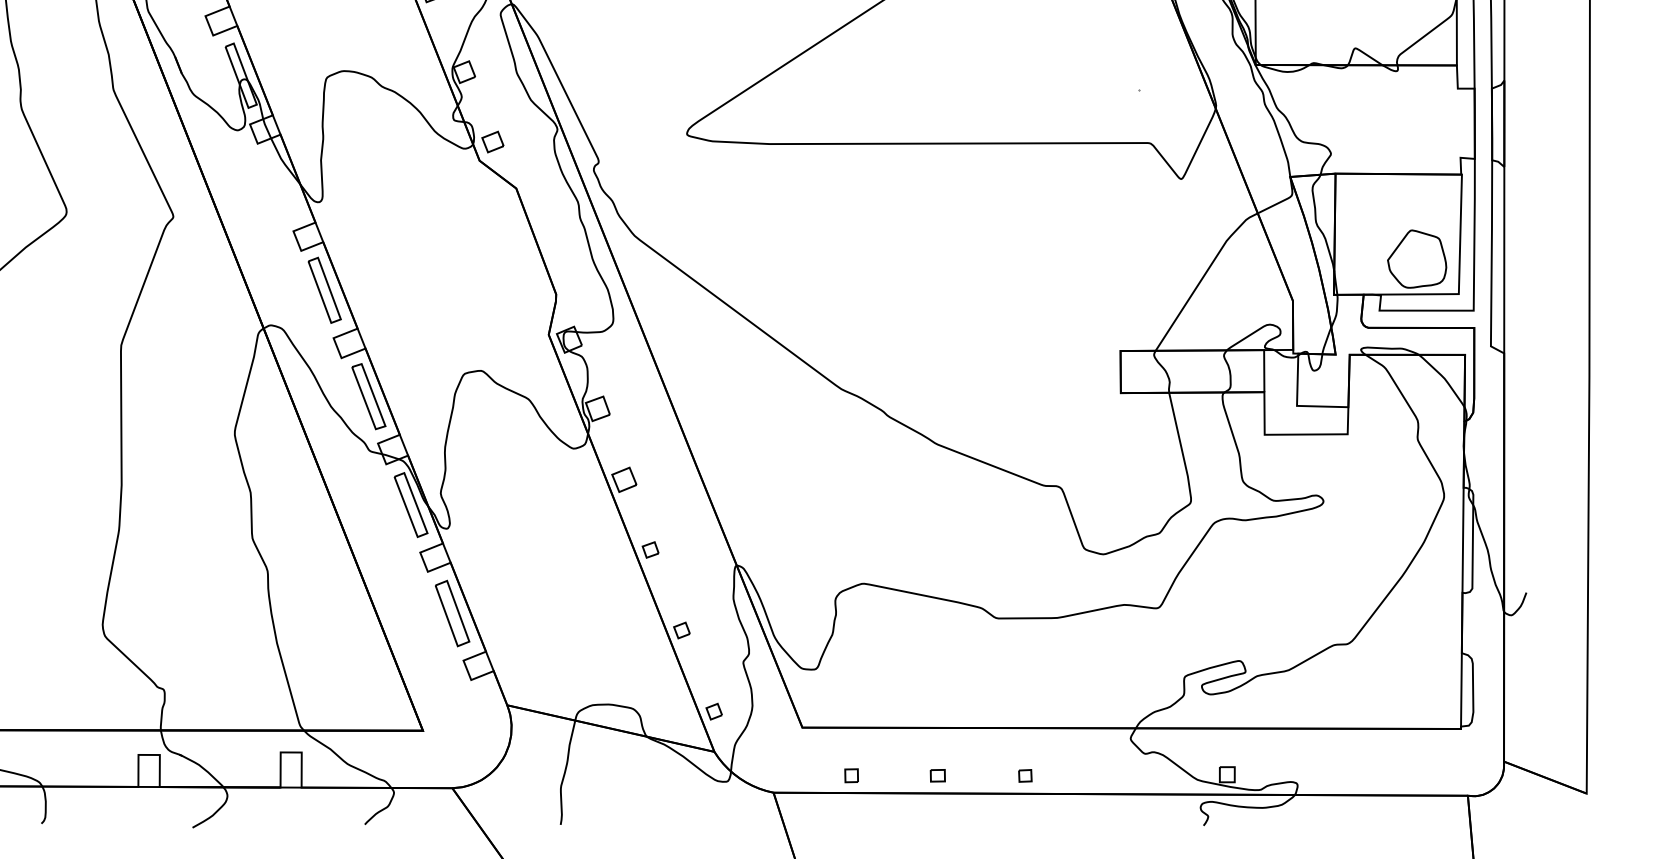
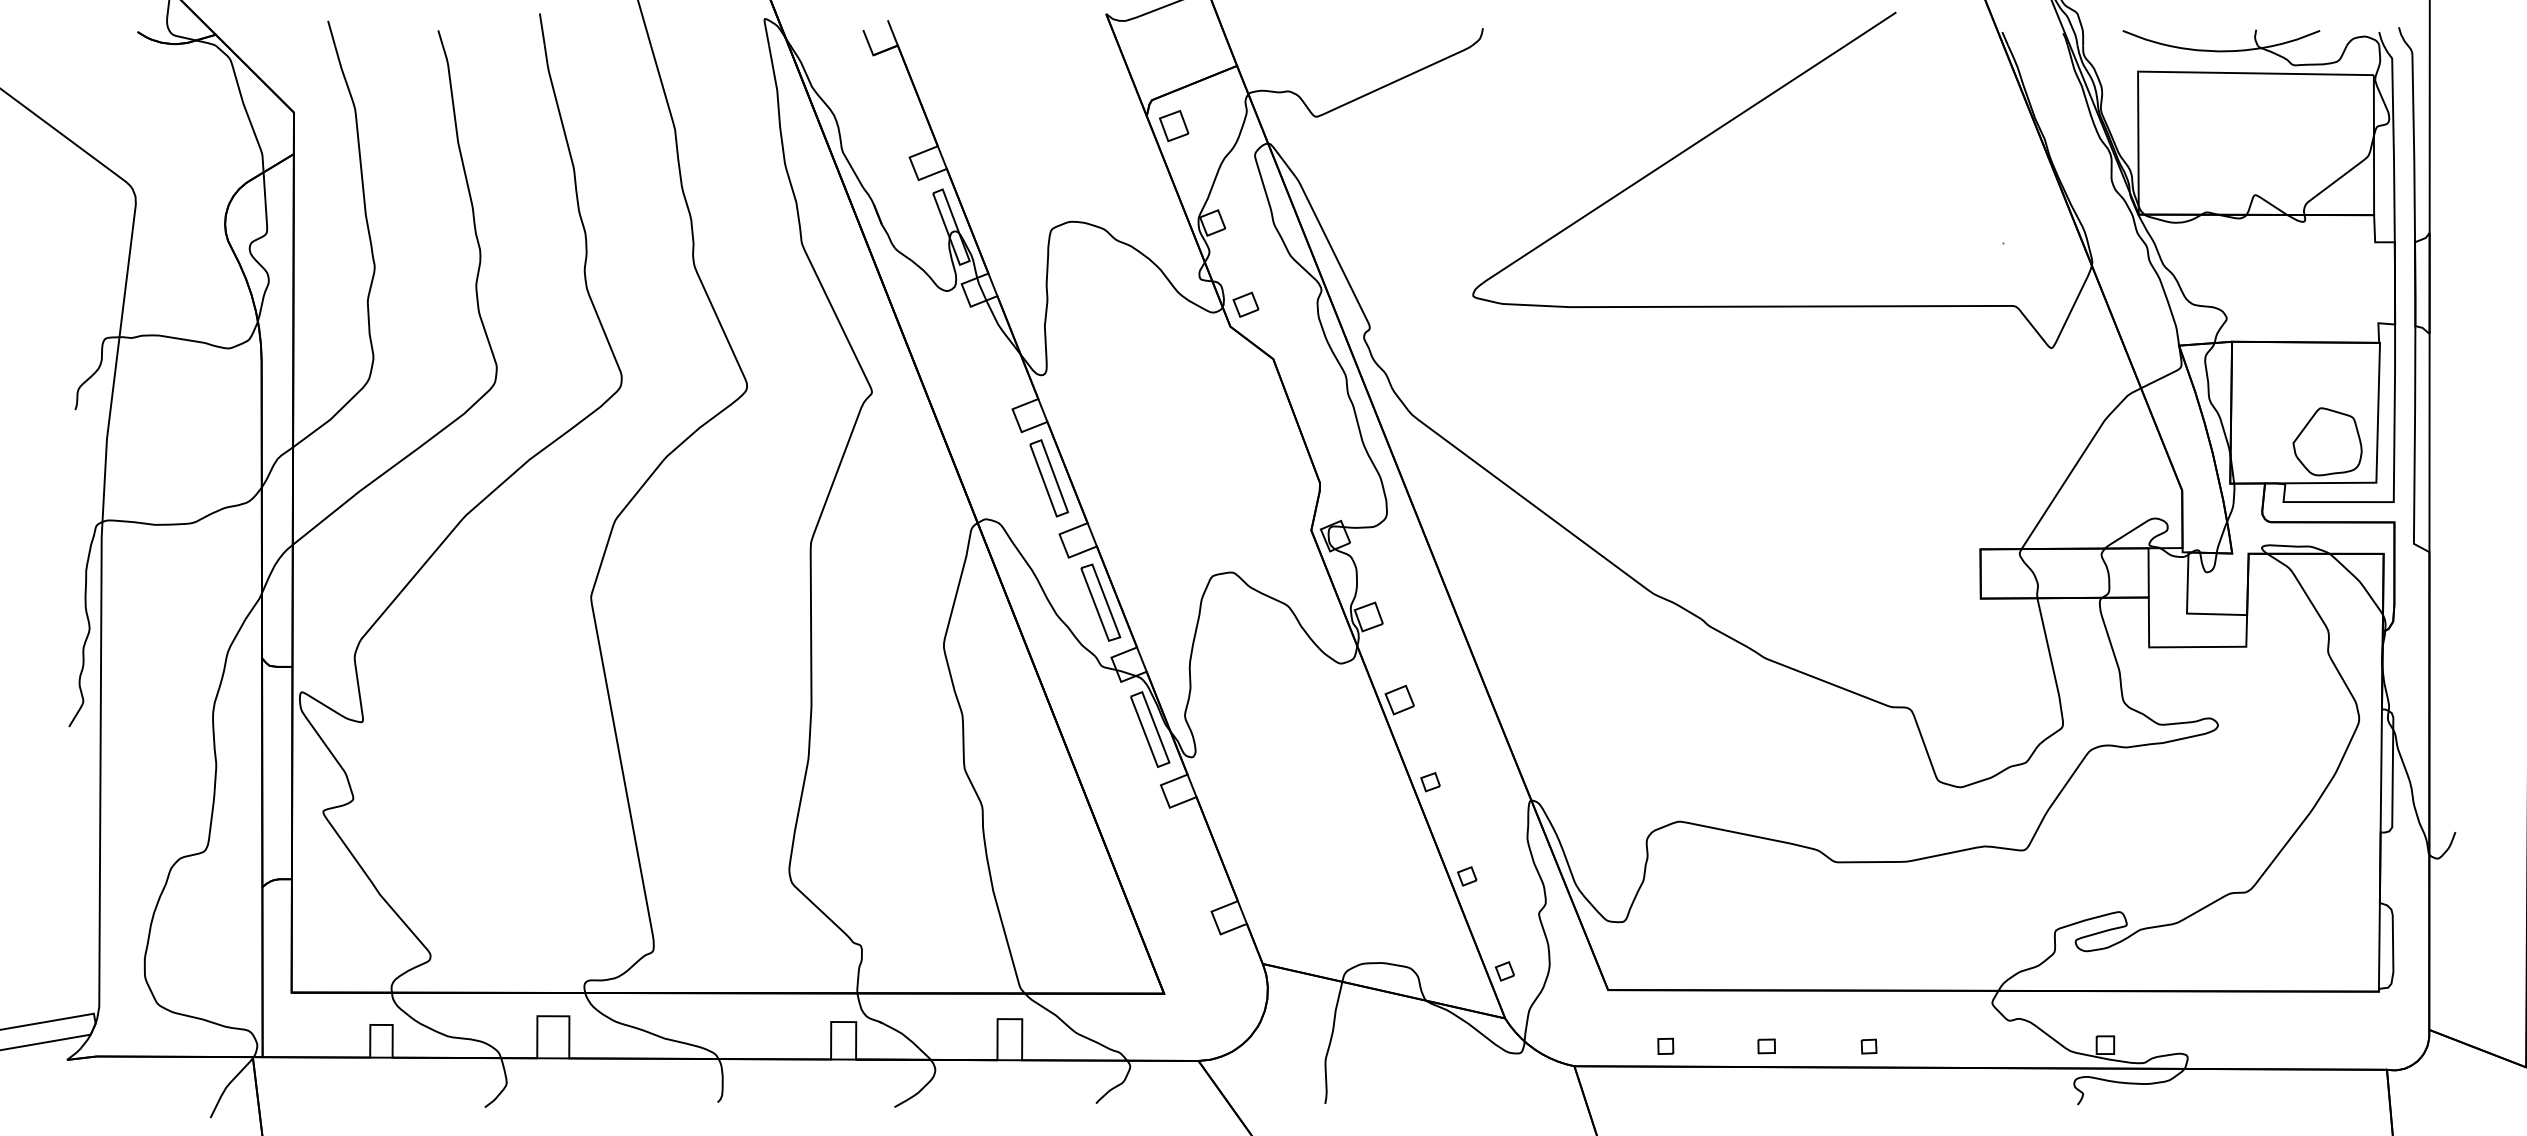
part: (452, 613) -> (1198, 856), removed

